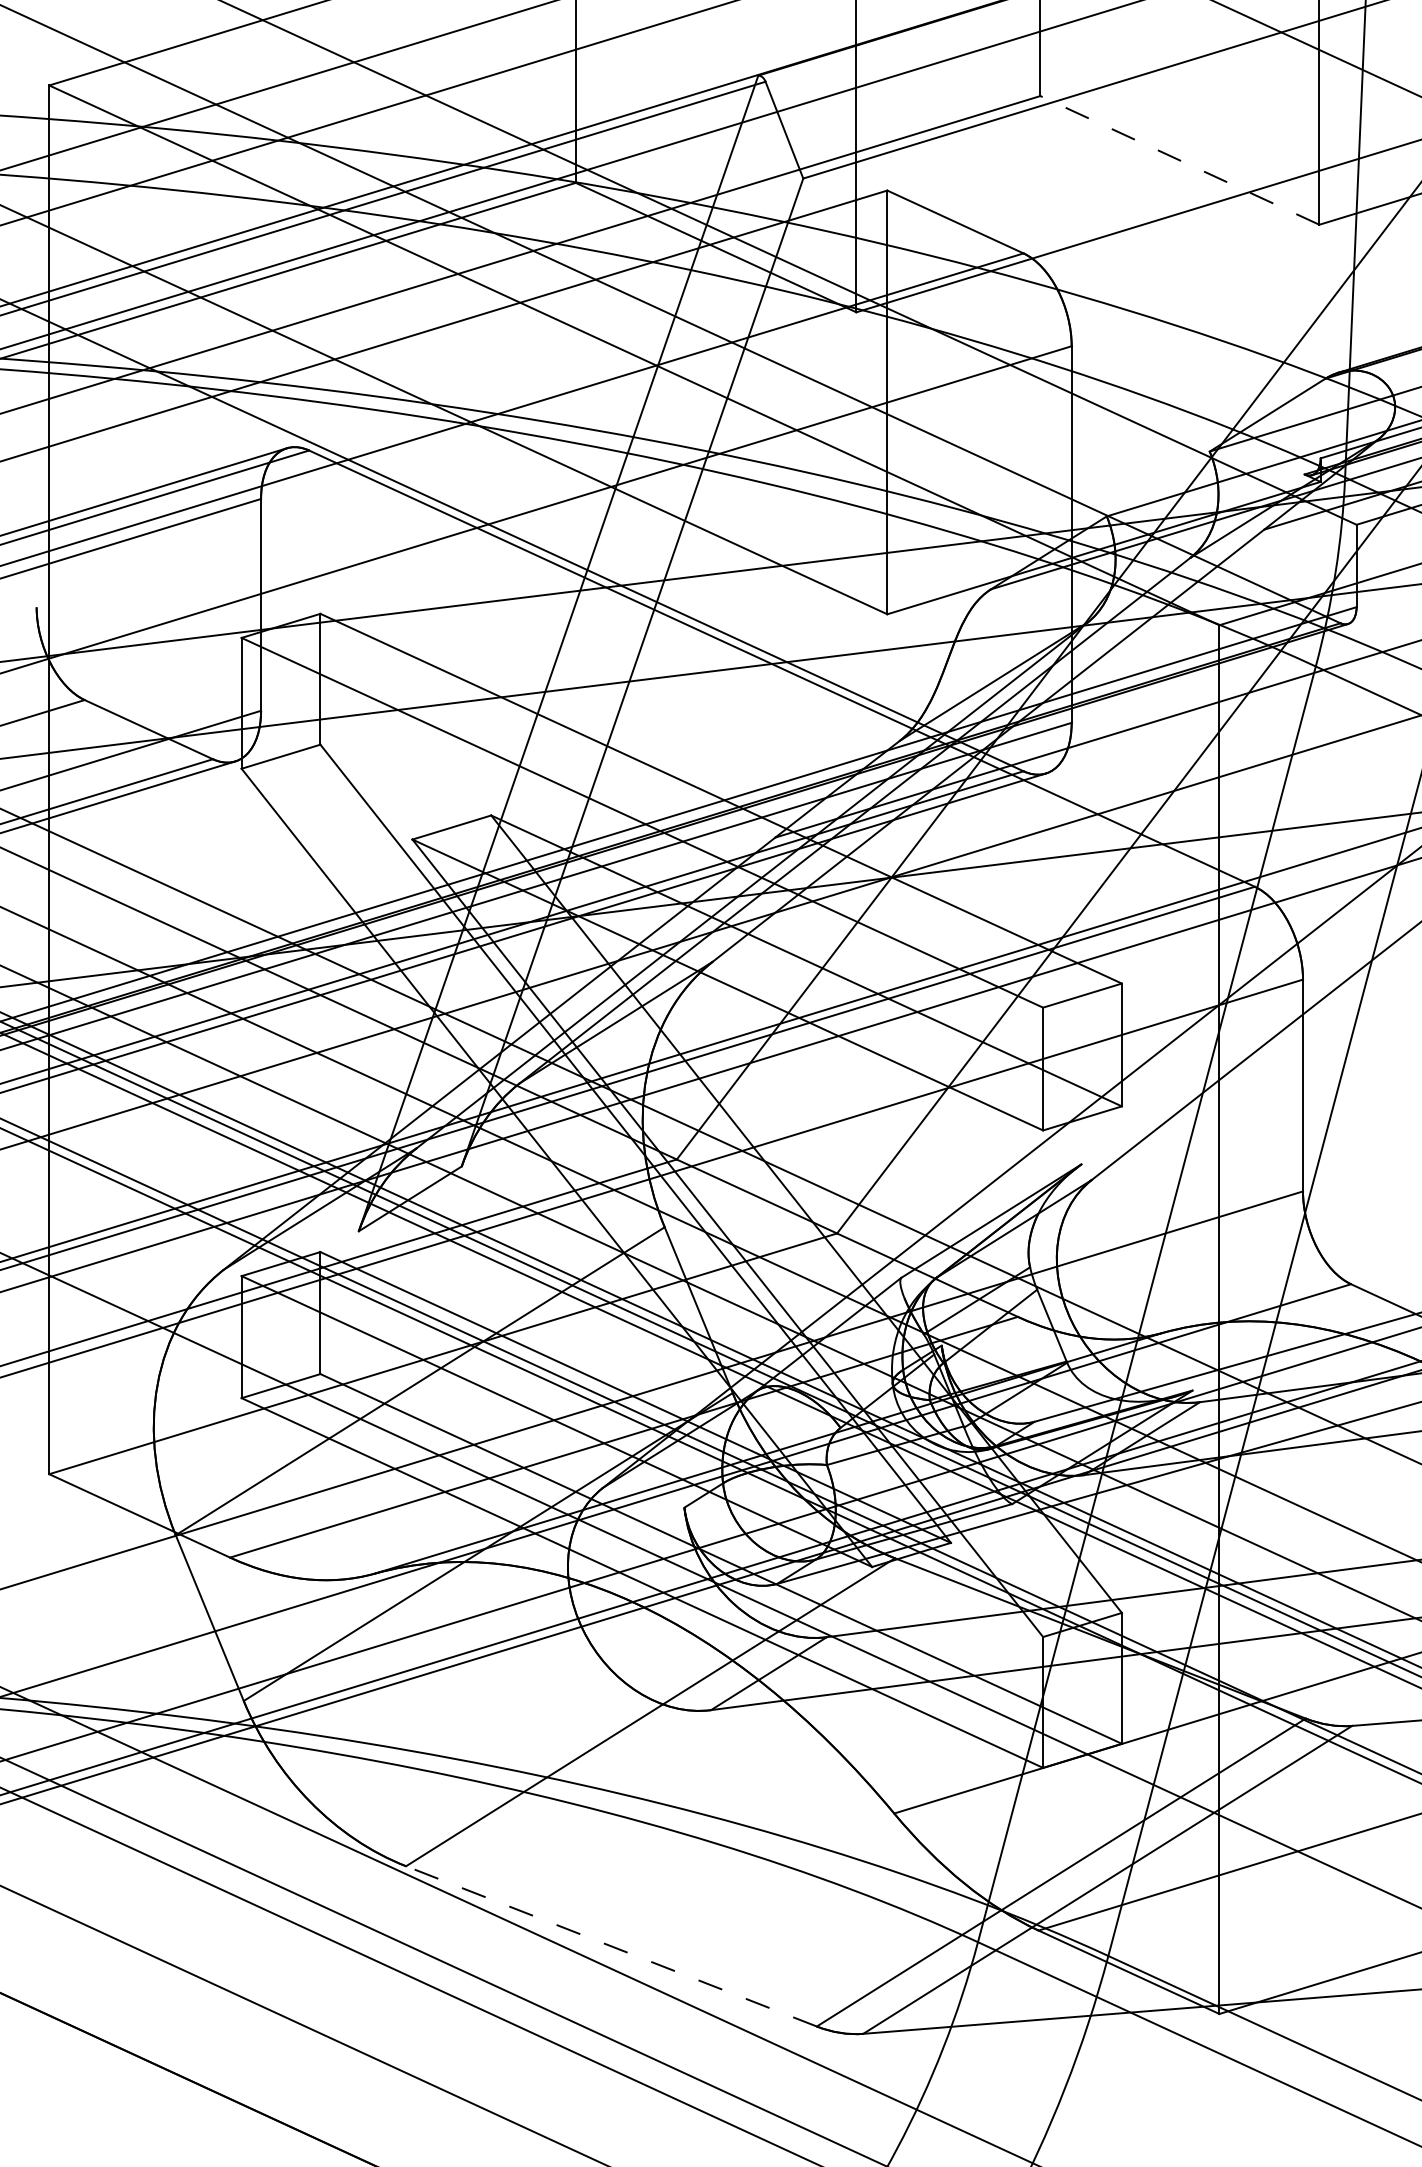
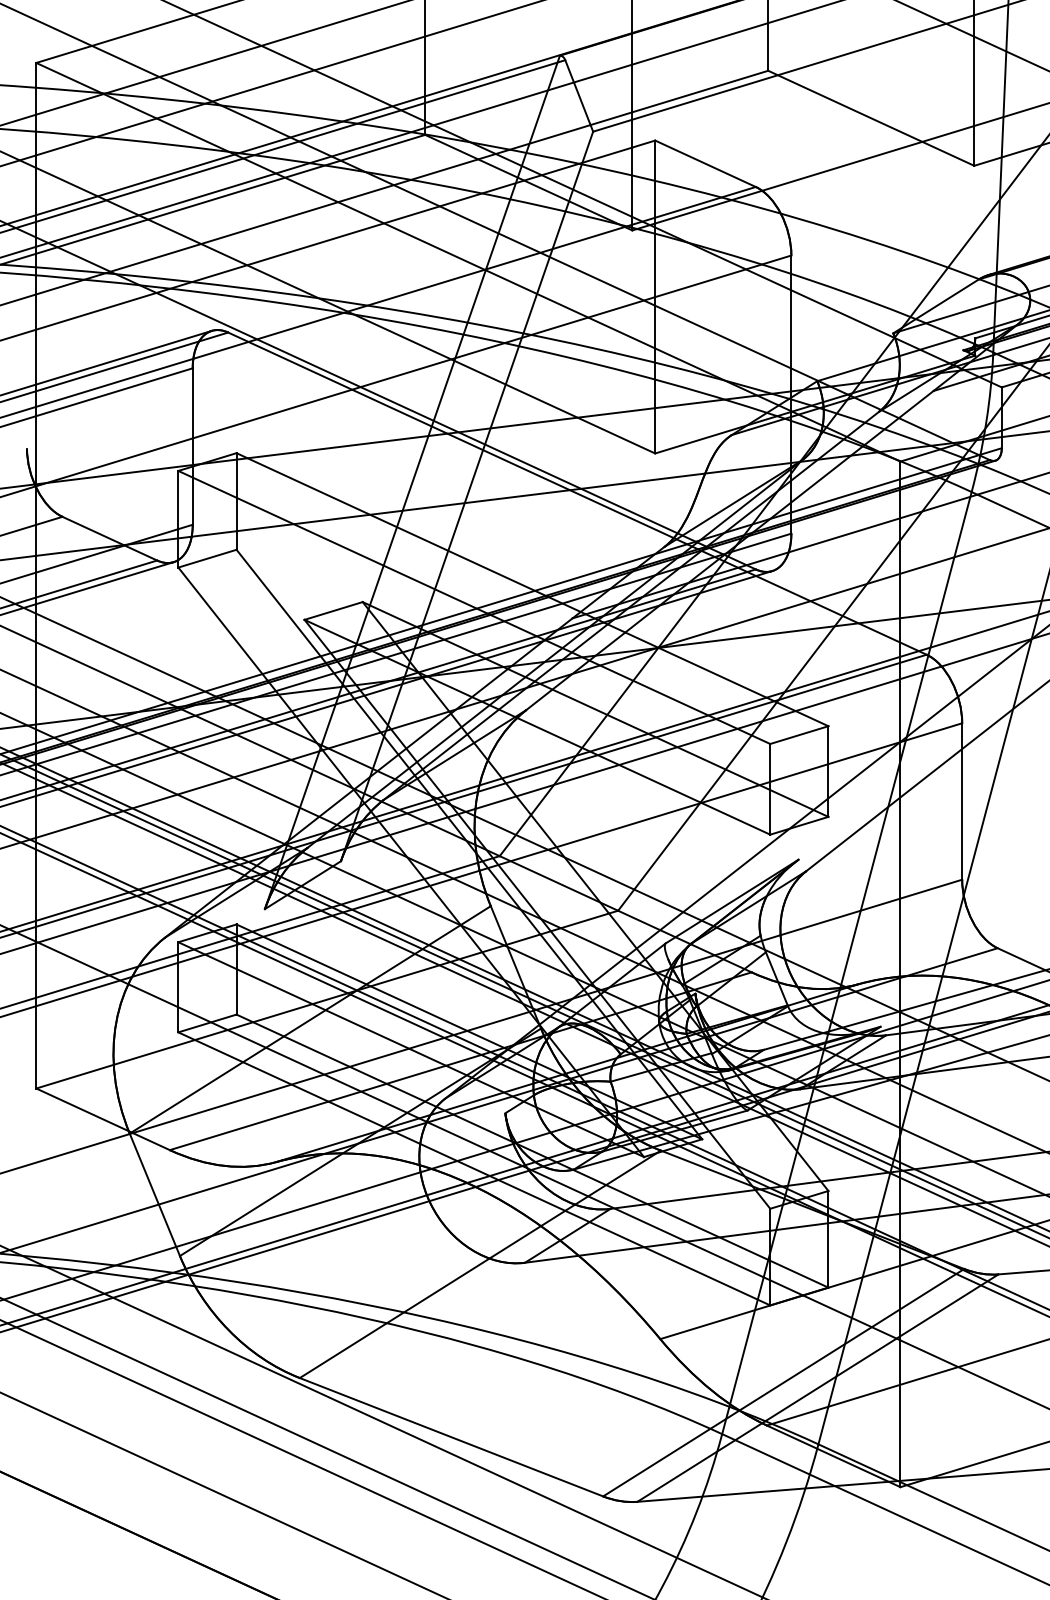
line: (1178, 160) -> (870, 118), dashed -> solid
line: (611, 1946) -> (451, 1437), dashed -> solid

